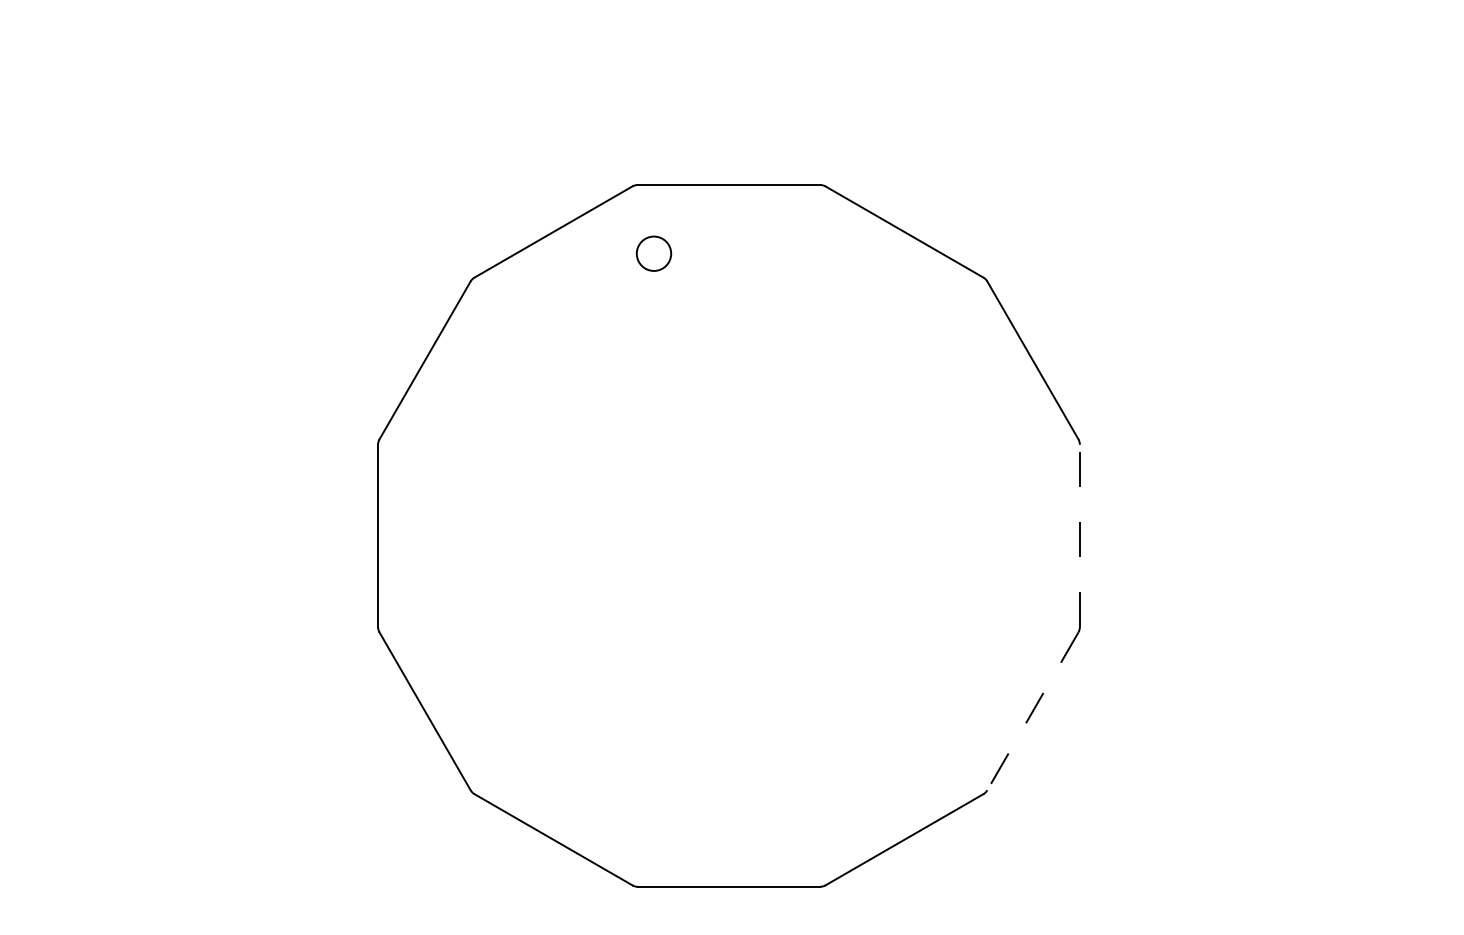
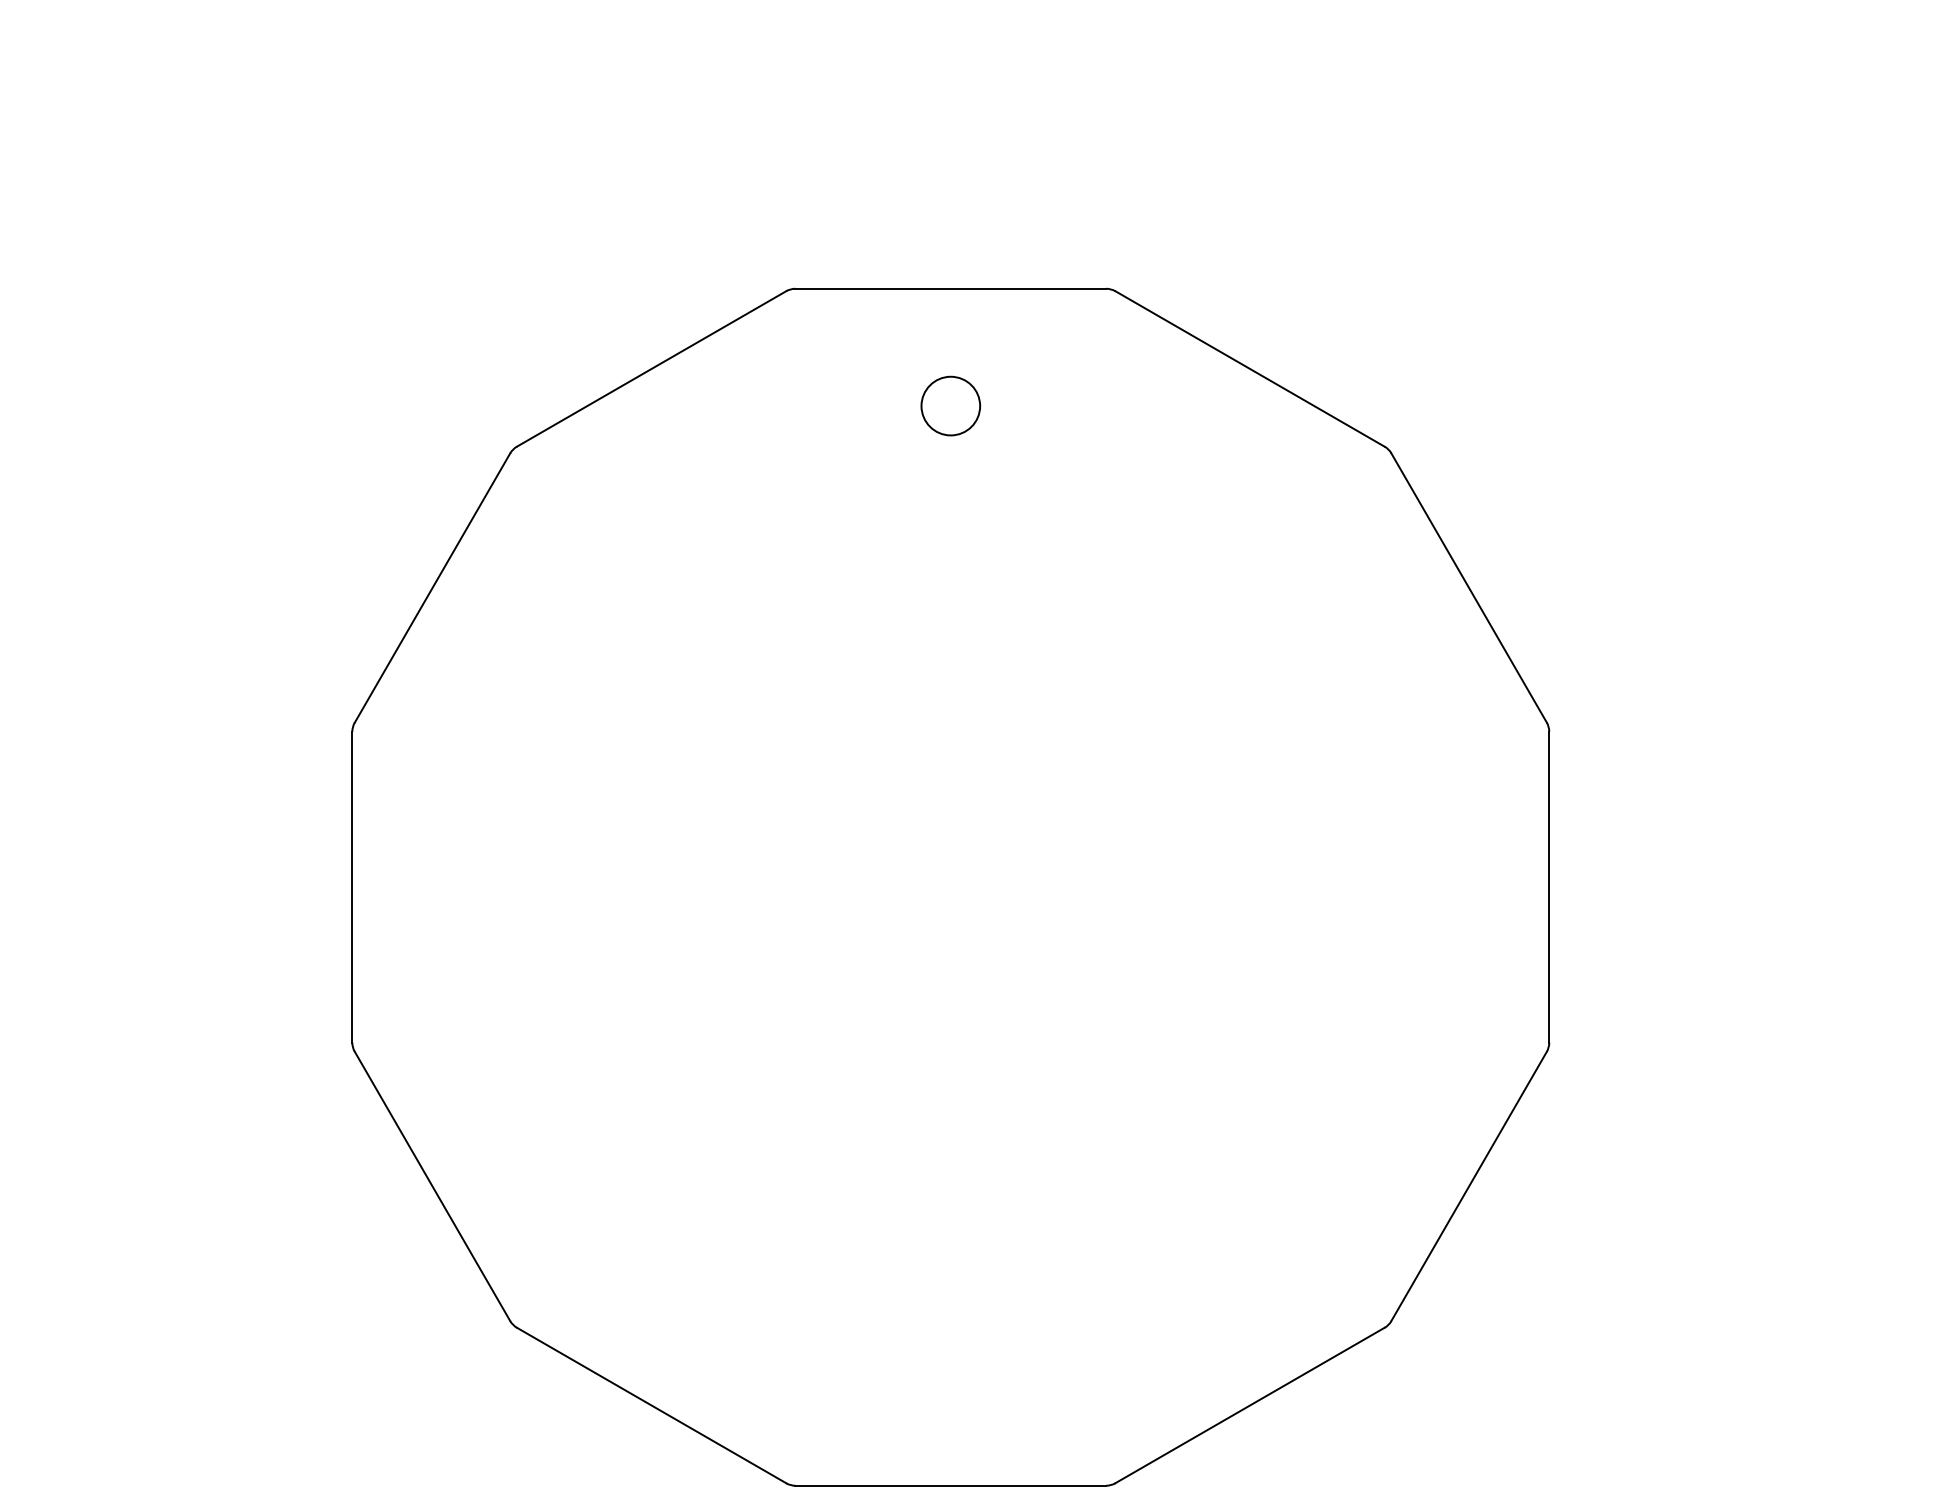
circle: (653, 253) -> (949, 405), moved
line: (1079, 535) -> (1548, 886), dashed -> solid
line: (1032, 711) -> (1468, 1186), dashed -> solid

